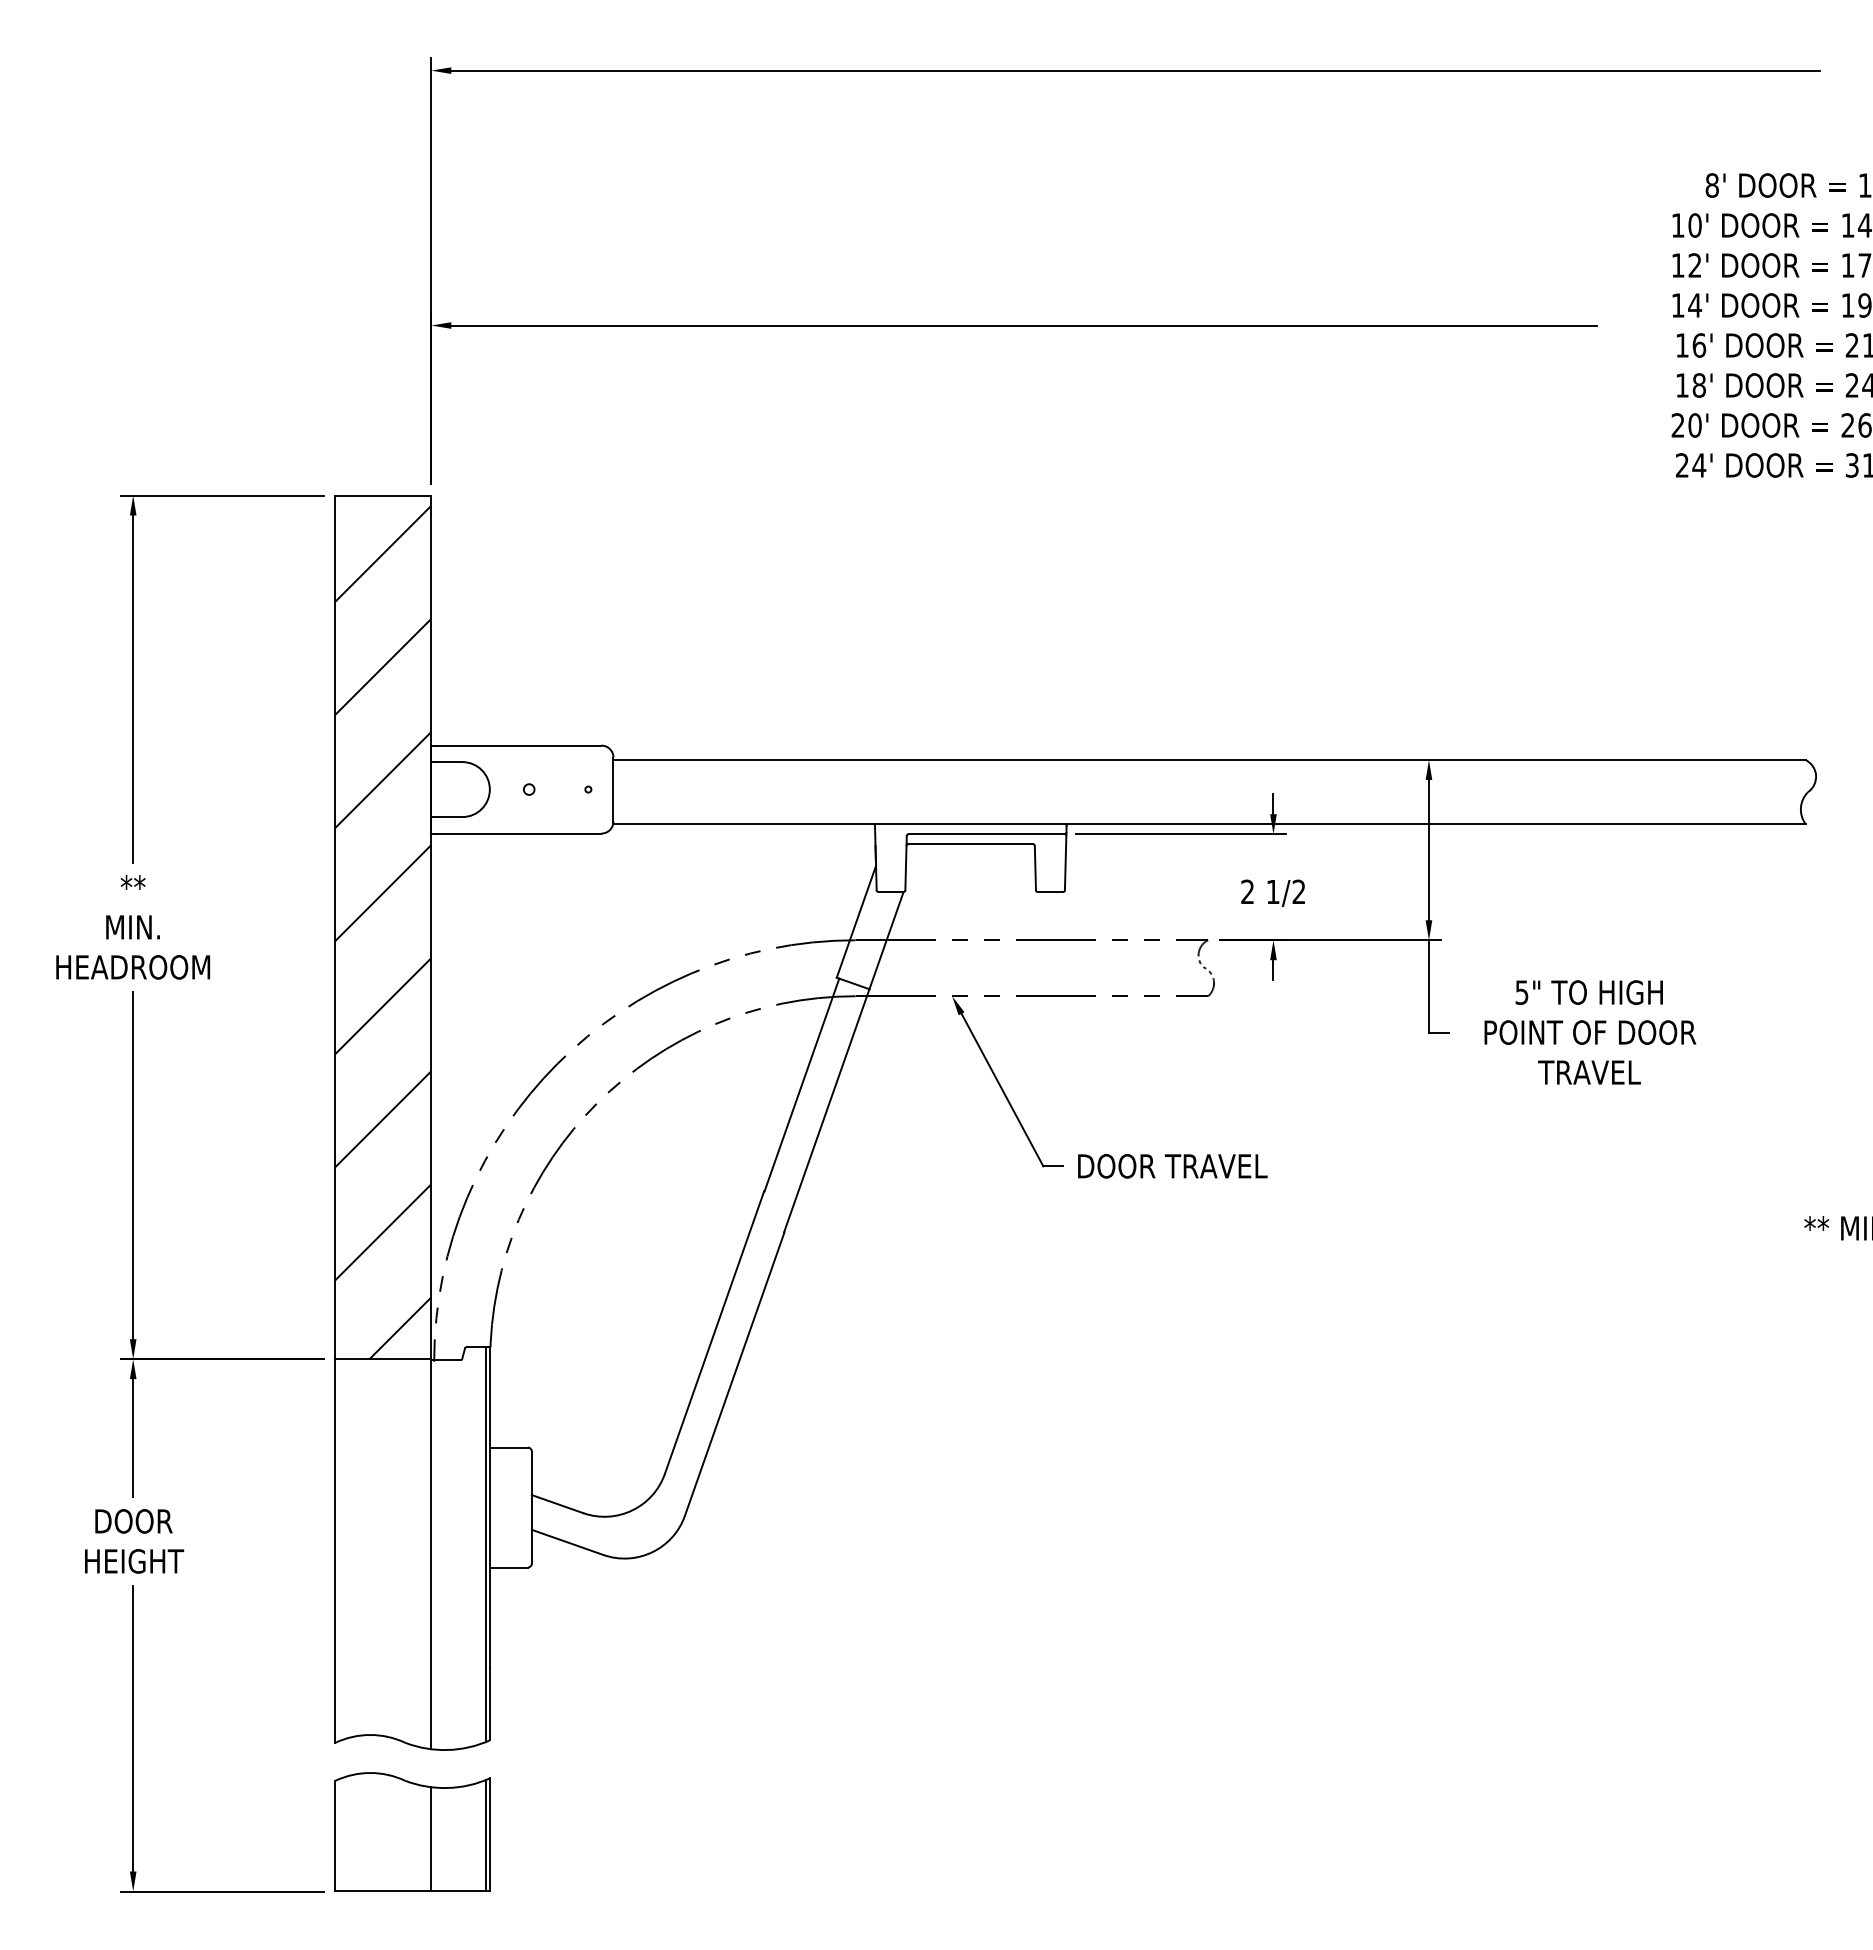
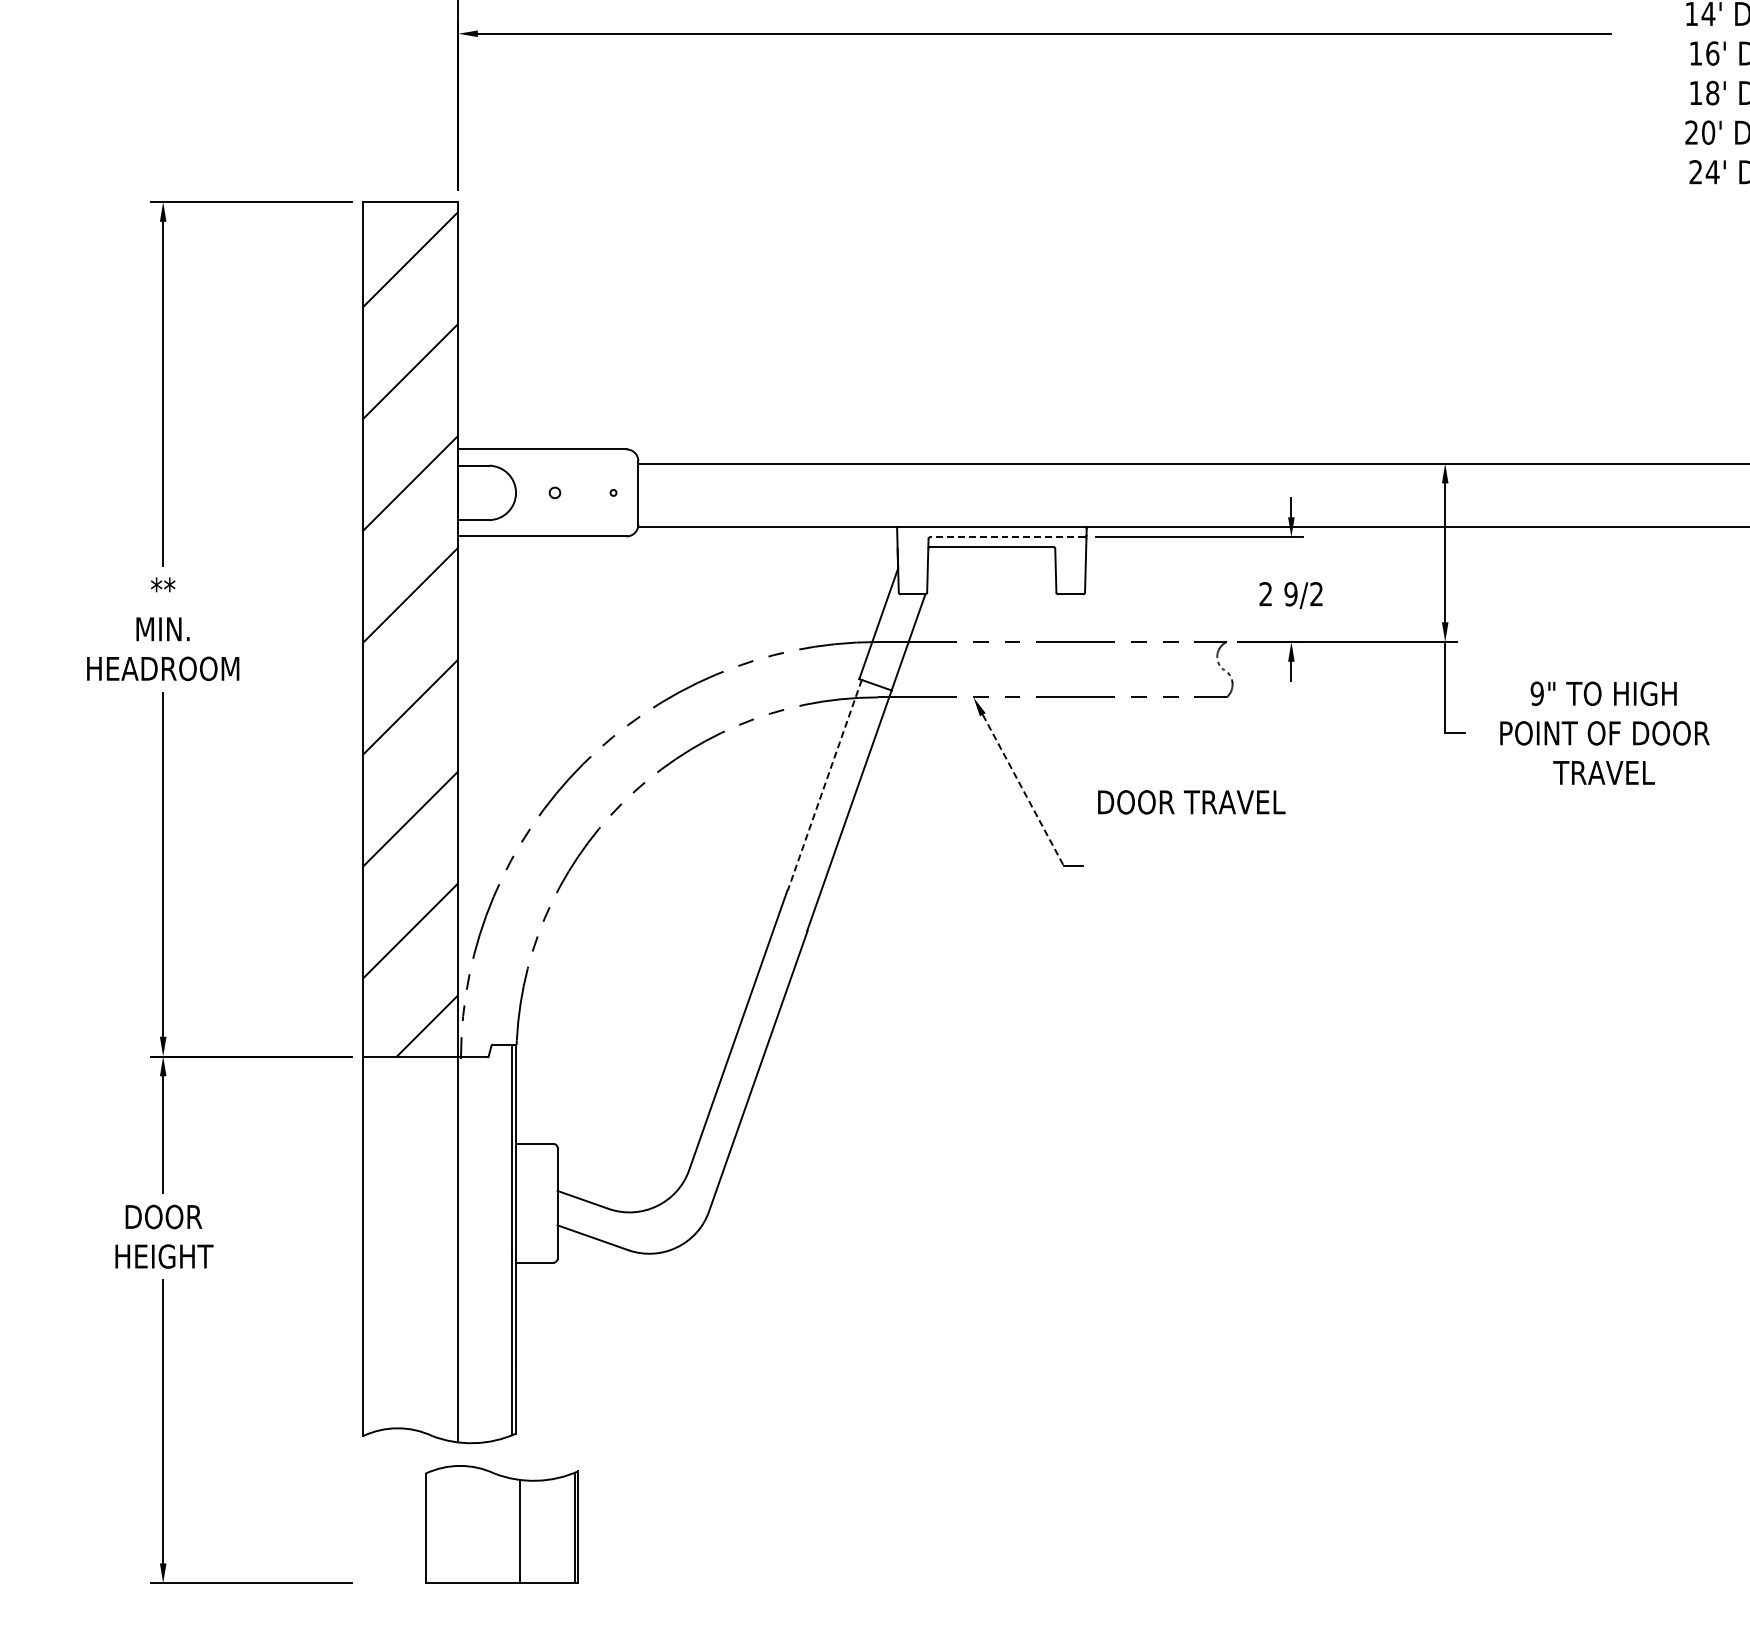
line: (986, 834) -> (1007, 537), solid -> dashed
text: (1272, 891) -> (1290, 593), 1/2 -> 9/2
text: (1521, 992) -> (1536, 693), 5" -> 9"
line: (801, 1085) -> (824, 785), solid -> dashed
line: (1002, 1090) -> (1023, 790), solid -> dashed
text: (1172, 1166) -> (1191, 802), moved
part: (412, 1831) -> (501, 1523), moved

